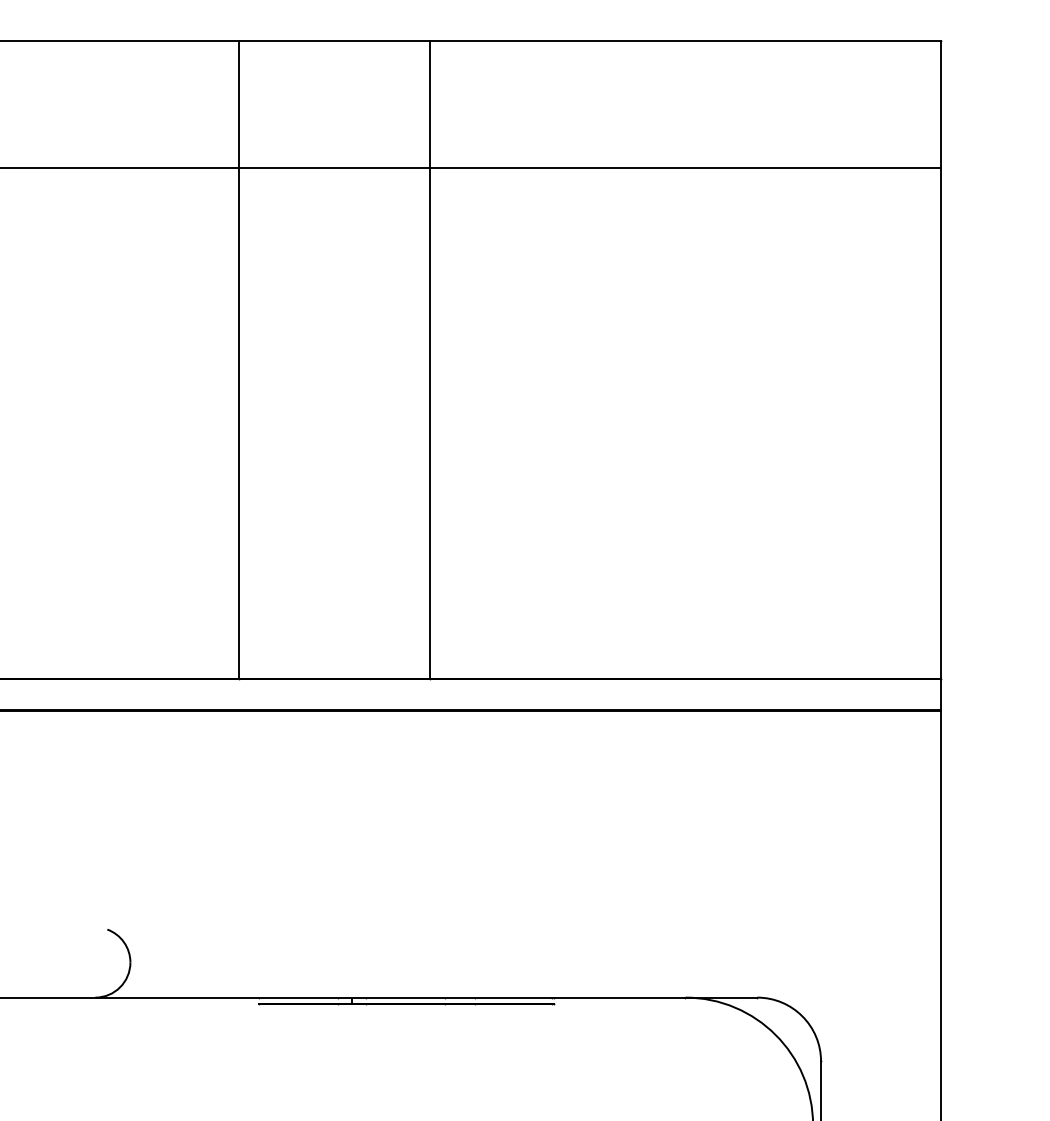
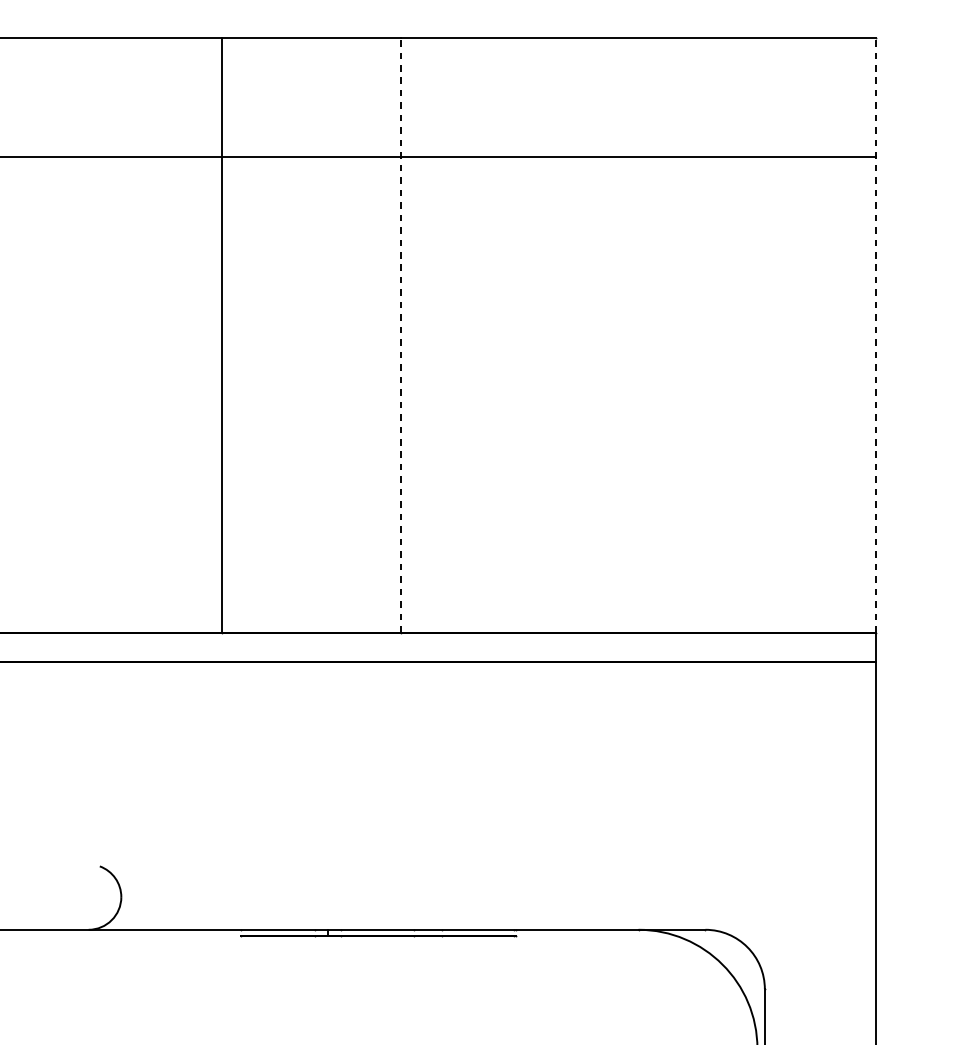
line: (430, 359) -> (400, 335), solid -> dashed
line: (940, 359) -> (876, 335), solid -> dashed

